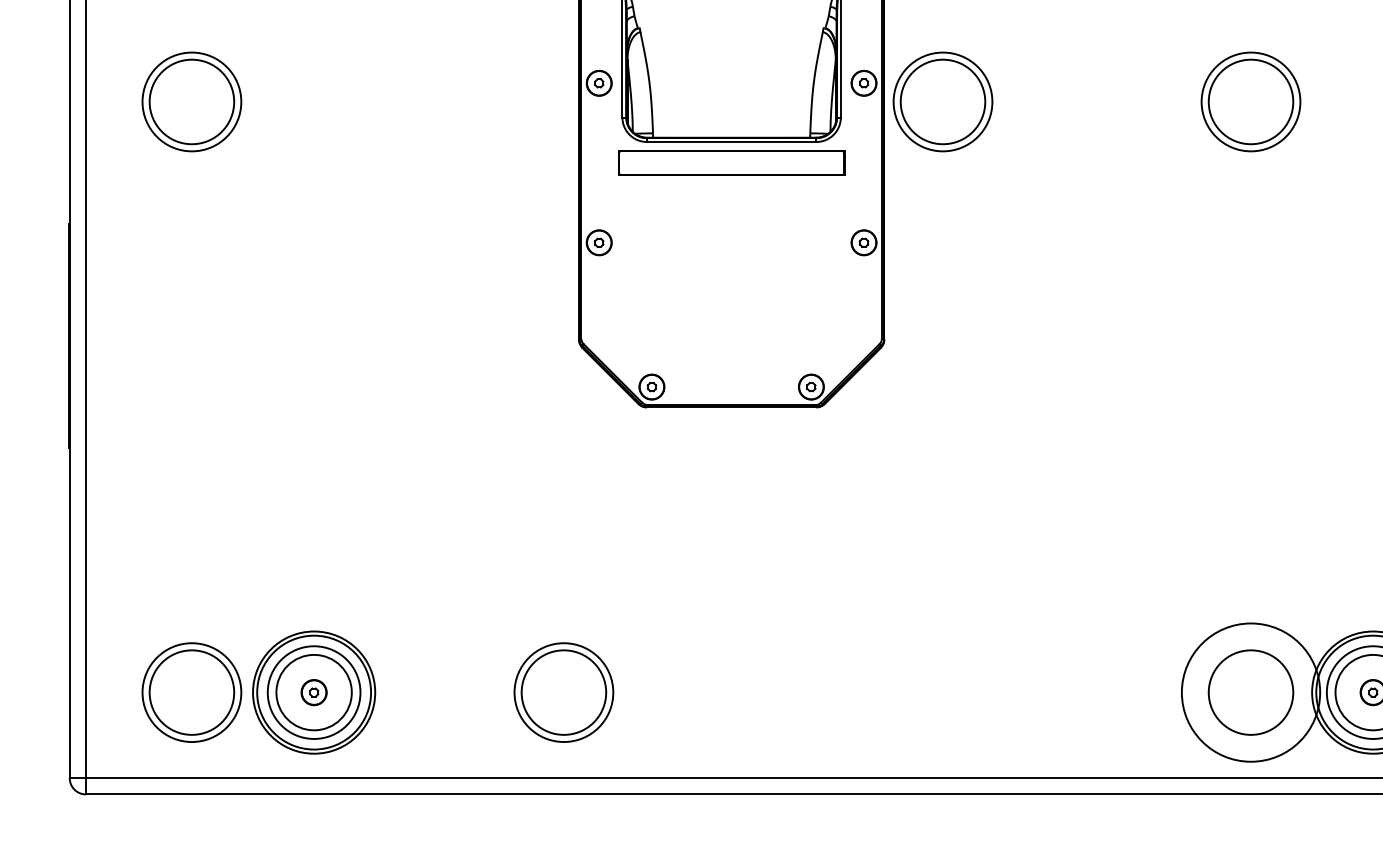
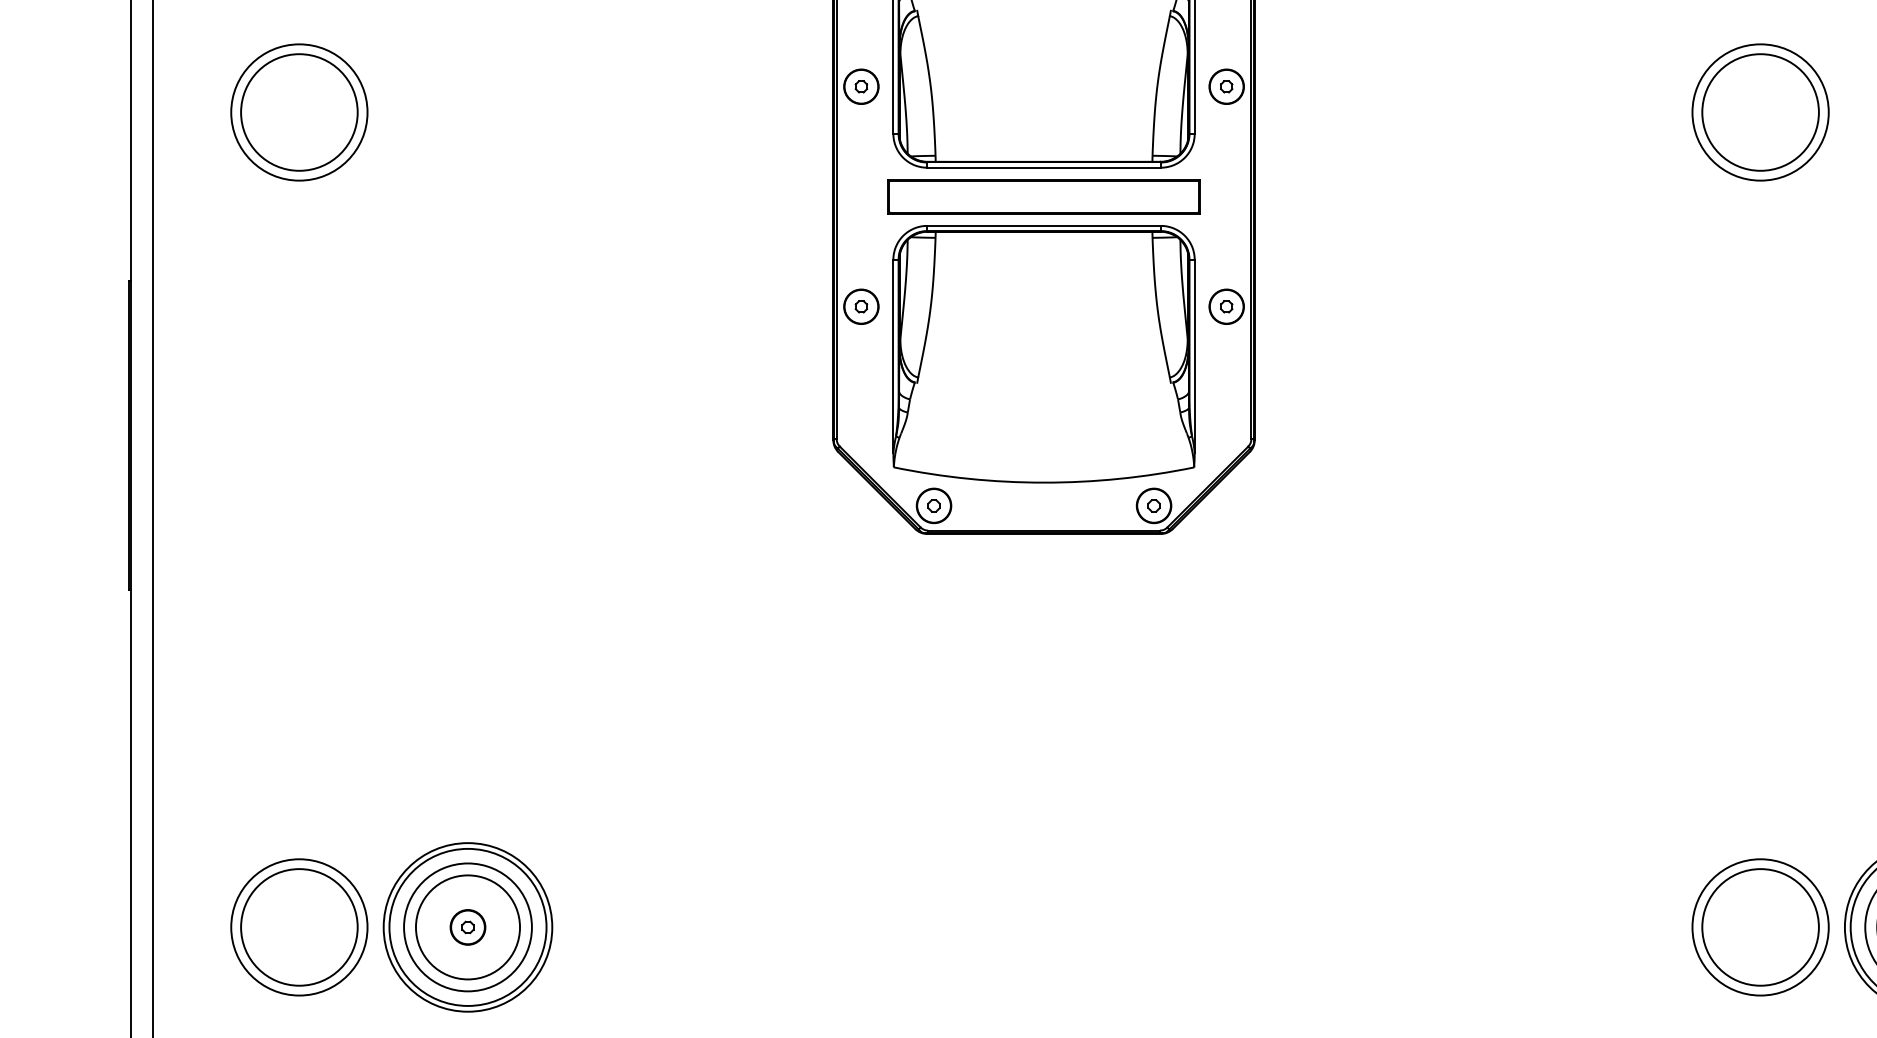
part: (942, 101) -> (1334, 111), removed
part: (731, 276) -> (1043, 353), added
part: (563, 692) -> (812, 927), removed
circle: (1250, 692) -> (1759, 927), size x0.71

